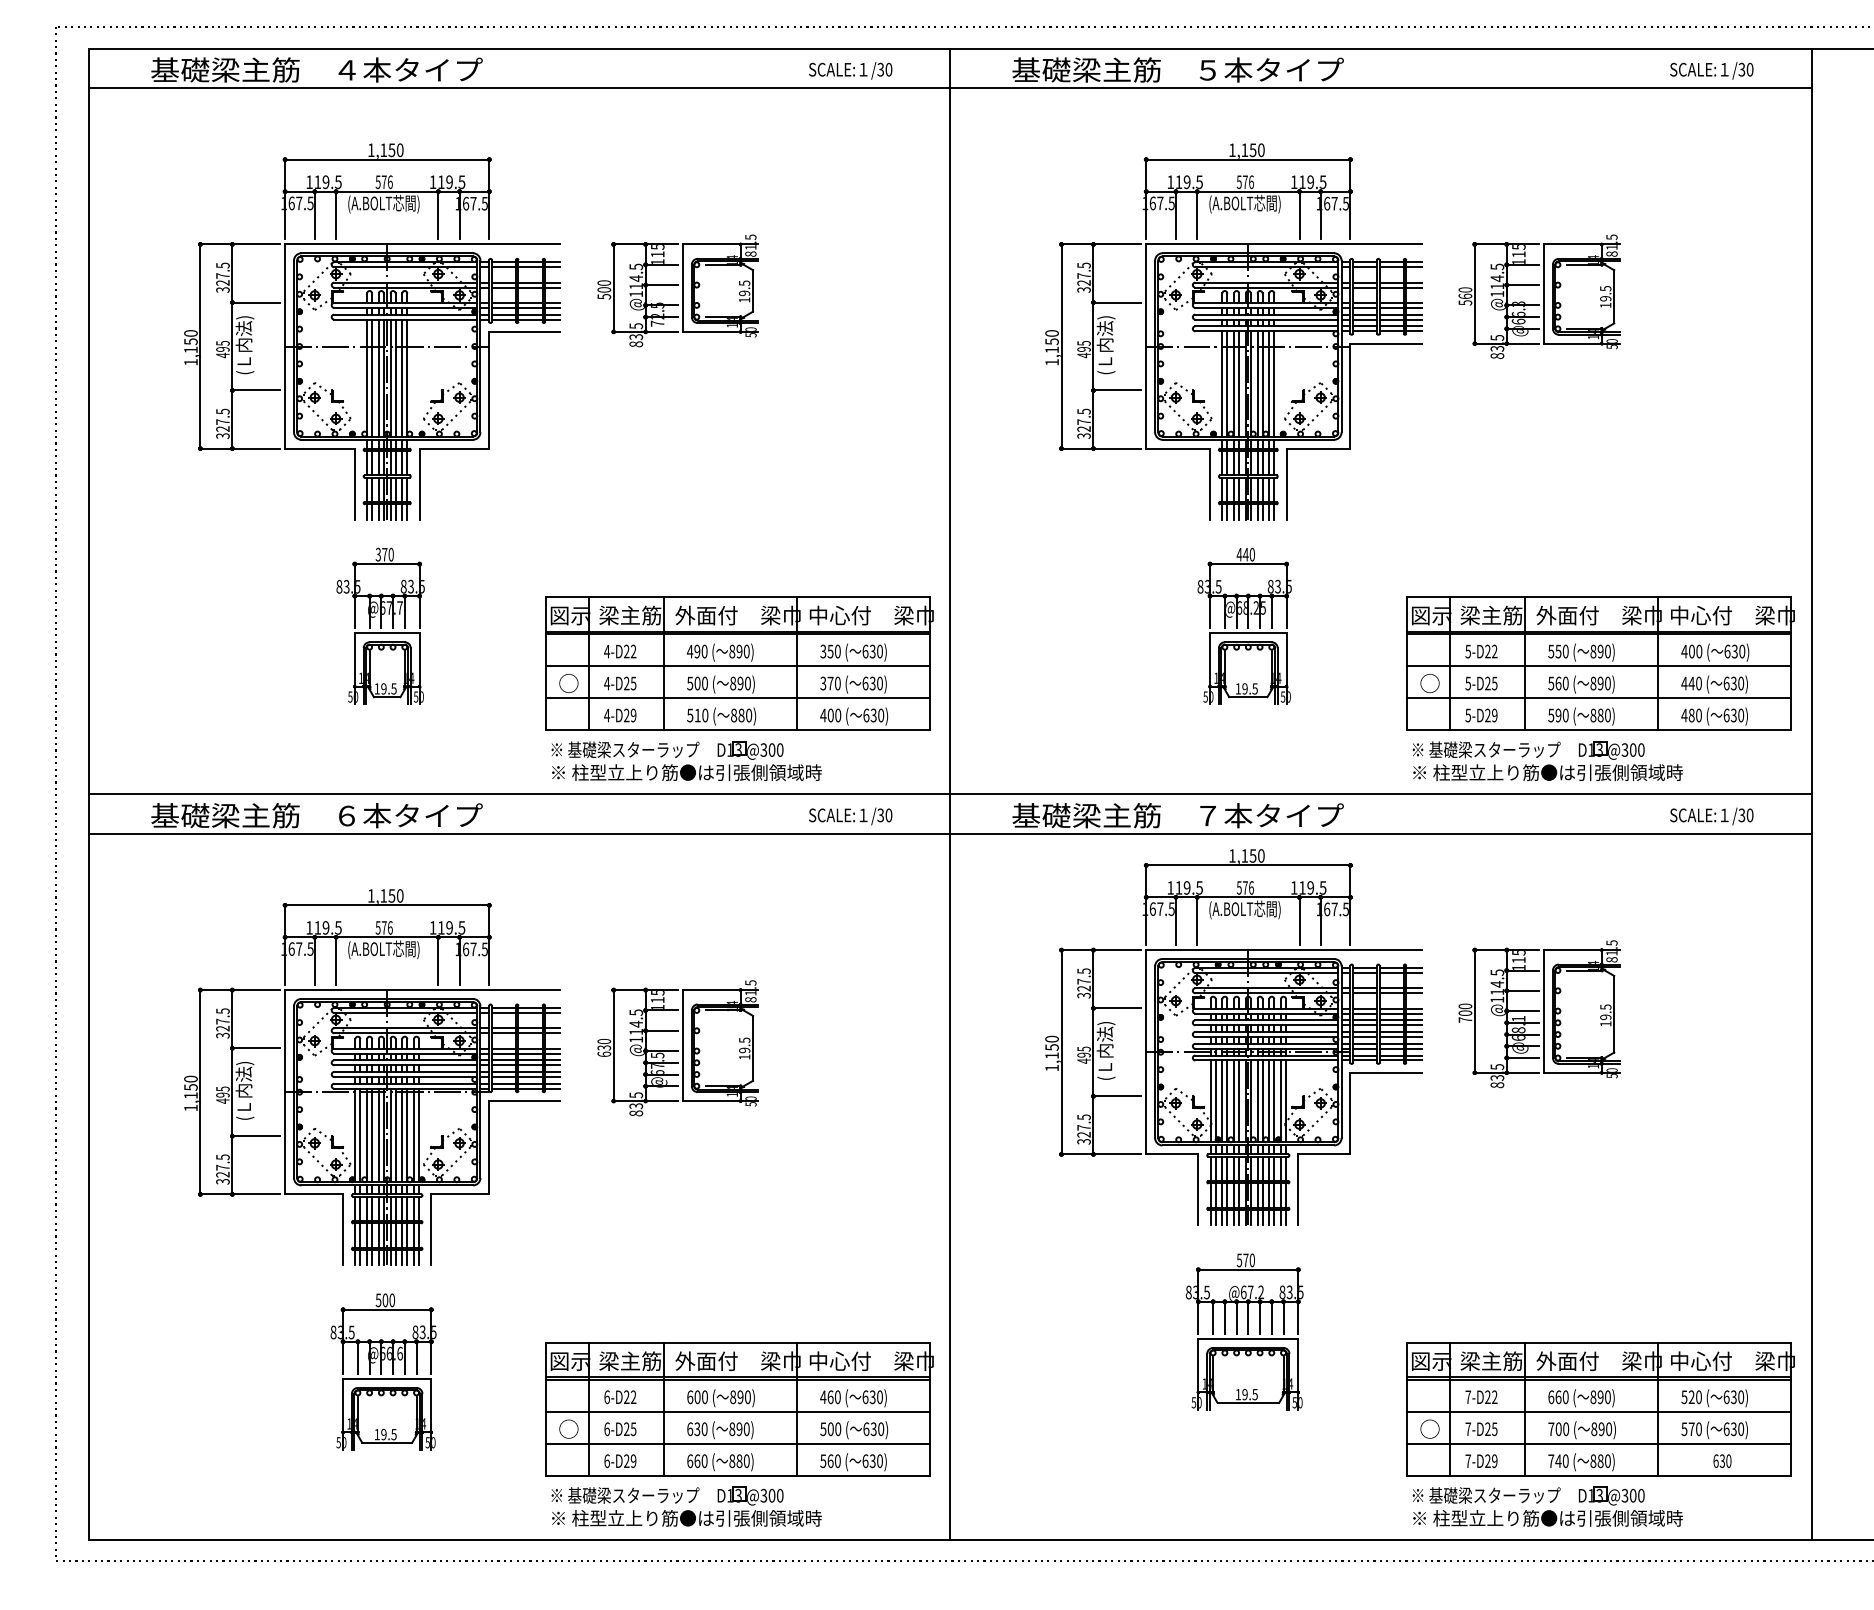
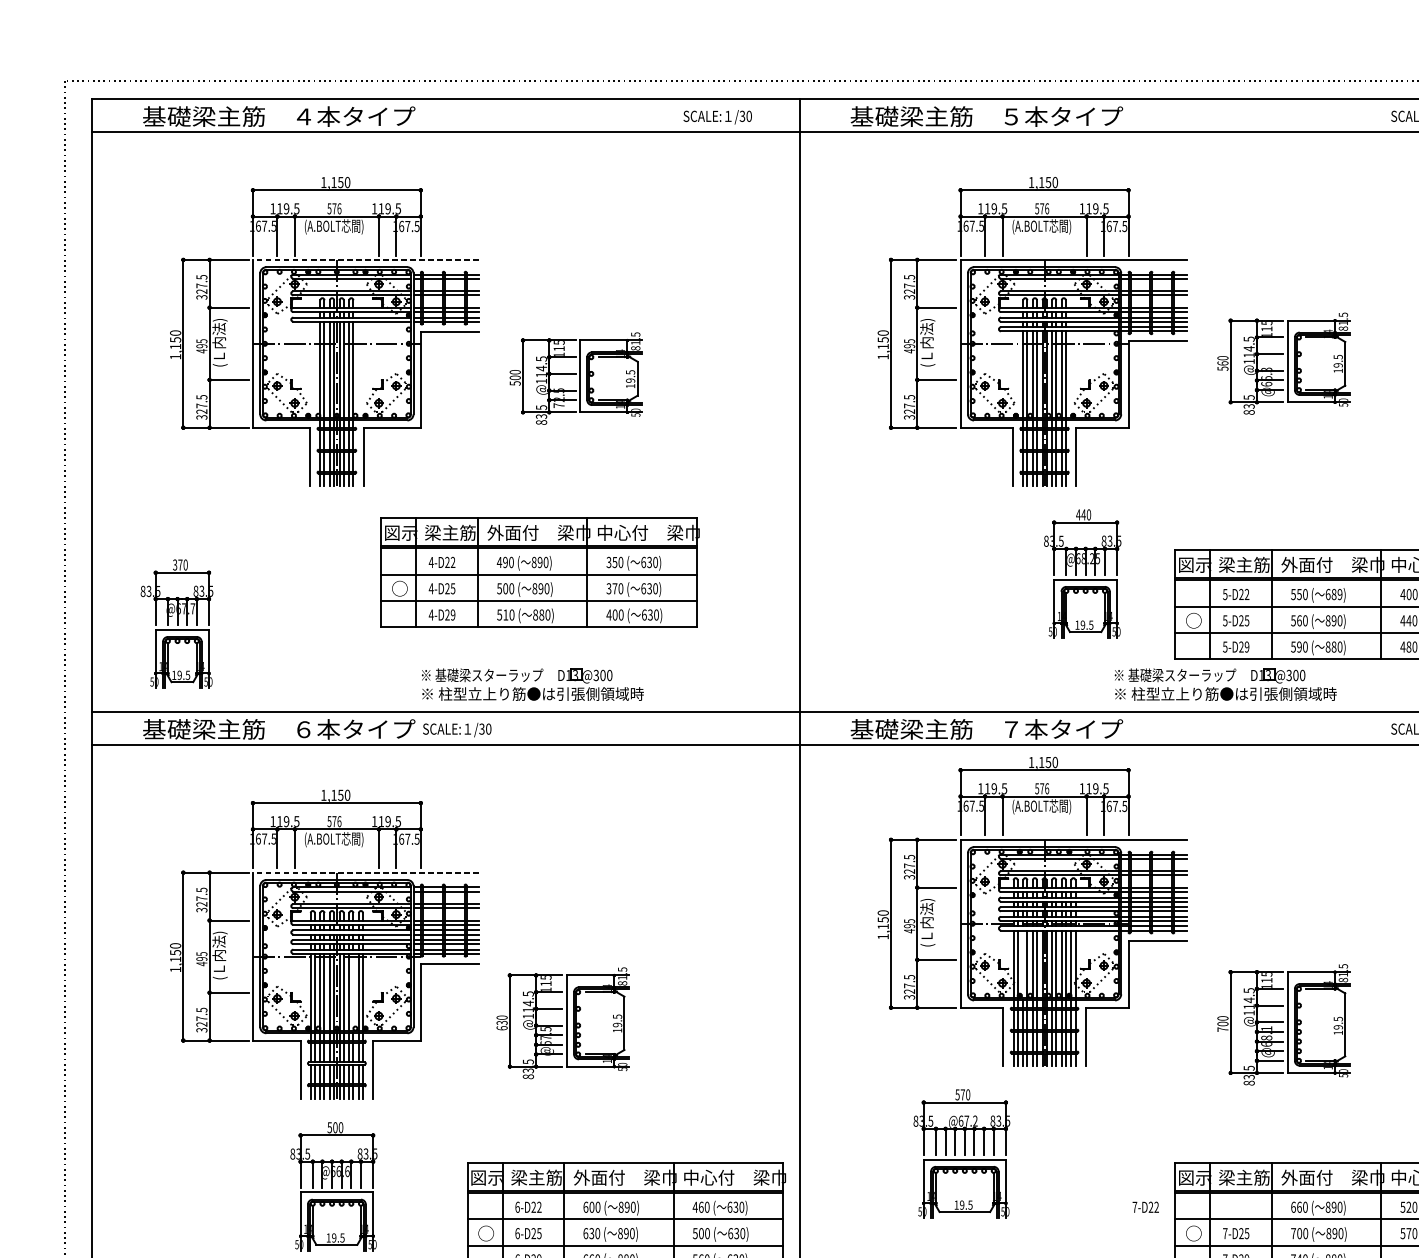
line: (422, 244) -> (365, 259), solid -> dashed
part: (677, 290) -> (575, 378), moved
part: (1539, 296) -> (1283, 363), moved
part: (380, 625) -> (176, 623), moved
part: (1244, 625) -> (1082, 573), moved
text: (1600, 651) -> (1333, 594), 890) -> 689)
part: (739, 663) -> (540, 572), moved
part: (686, 761) -> (532, 684), moved
part: (1547, 761) -> (1225, 684), moved
text: (850, 816) -> (457, 730), moved
line: (422, 990) -> (365, 873), solid -> dashed
part: (1539, 1014) -> (1283, 1025), moved
part: (677, 1048) -> (562, 1023), moved
line: (1222, 1101) -> (1023, 964), removed
line: (407, 1135) -> (353, 992), removed
part: (1244, 1331) -> (961, 1153), moved
text: (1481, 1396) -> (1145, 1206), moved

